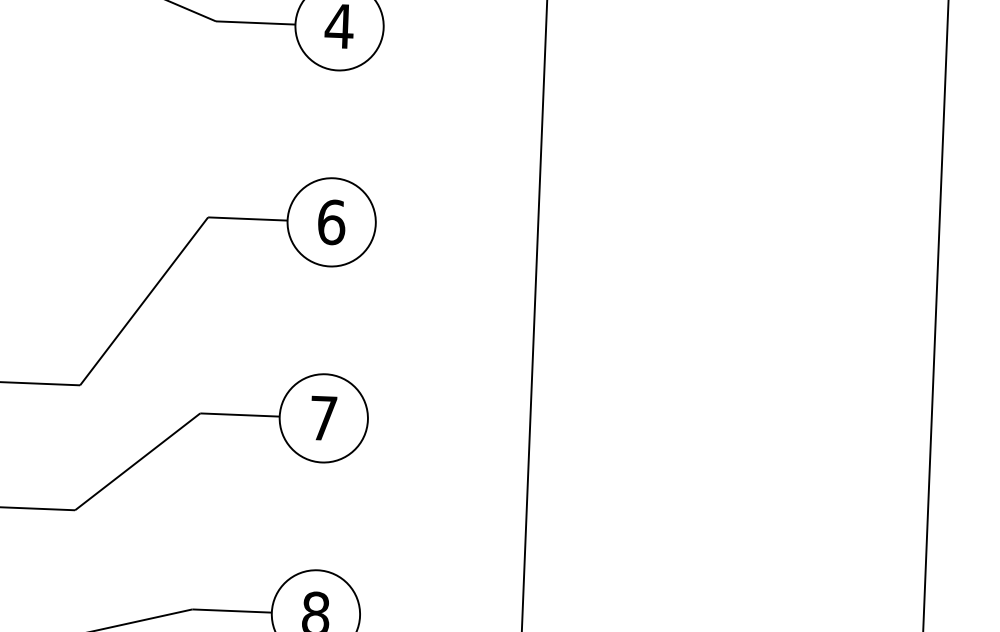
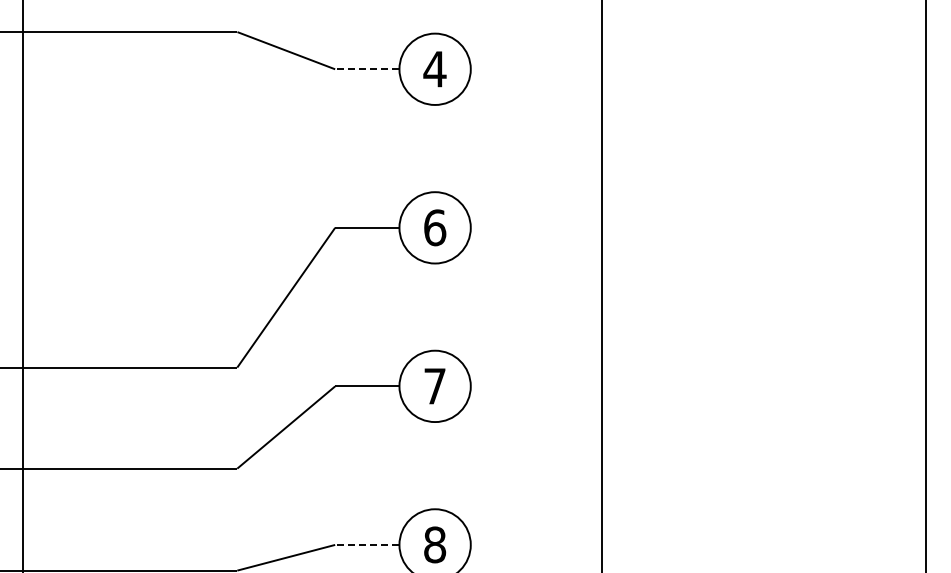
line: (254, 23) -> (366, 69), solid -> dashed
line: (231, 610) -> (366, 544), solid -> dashed

